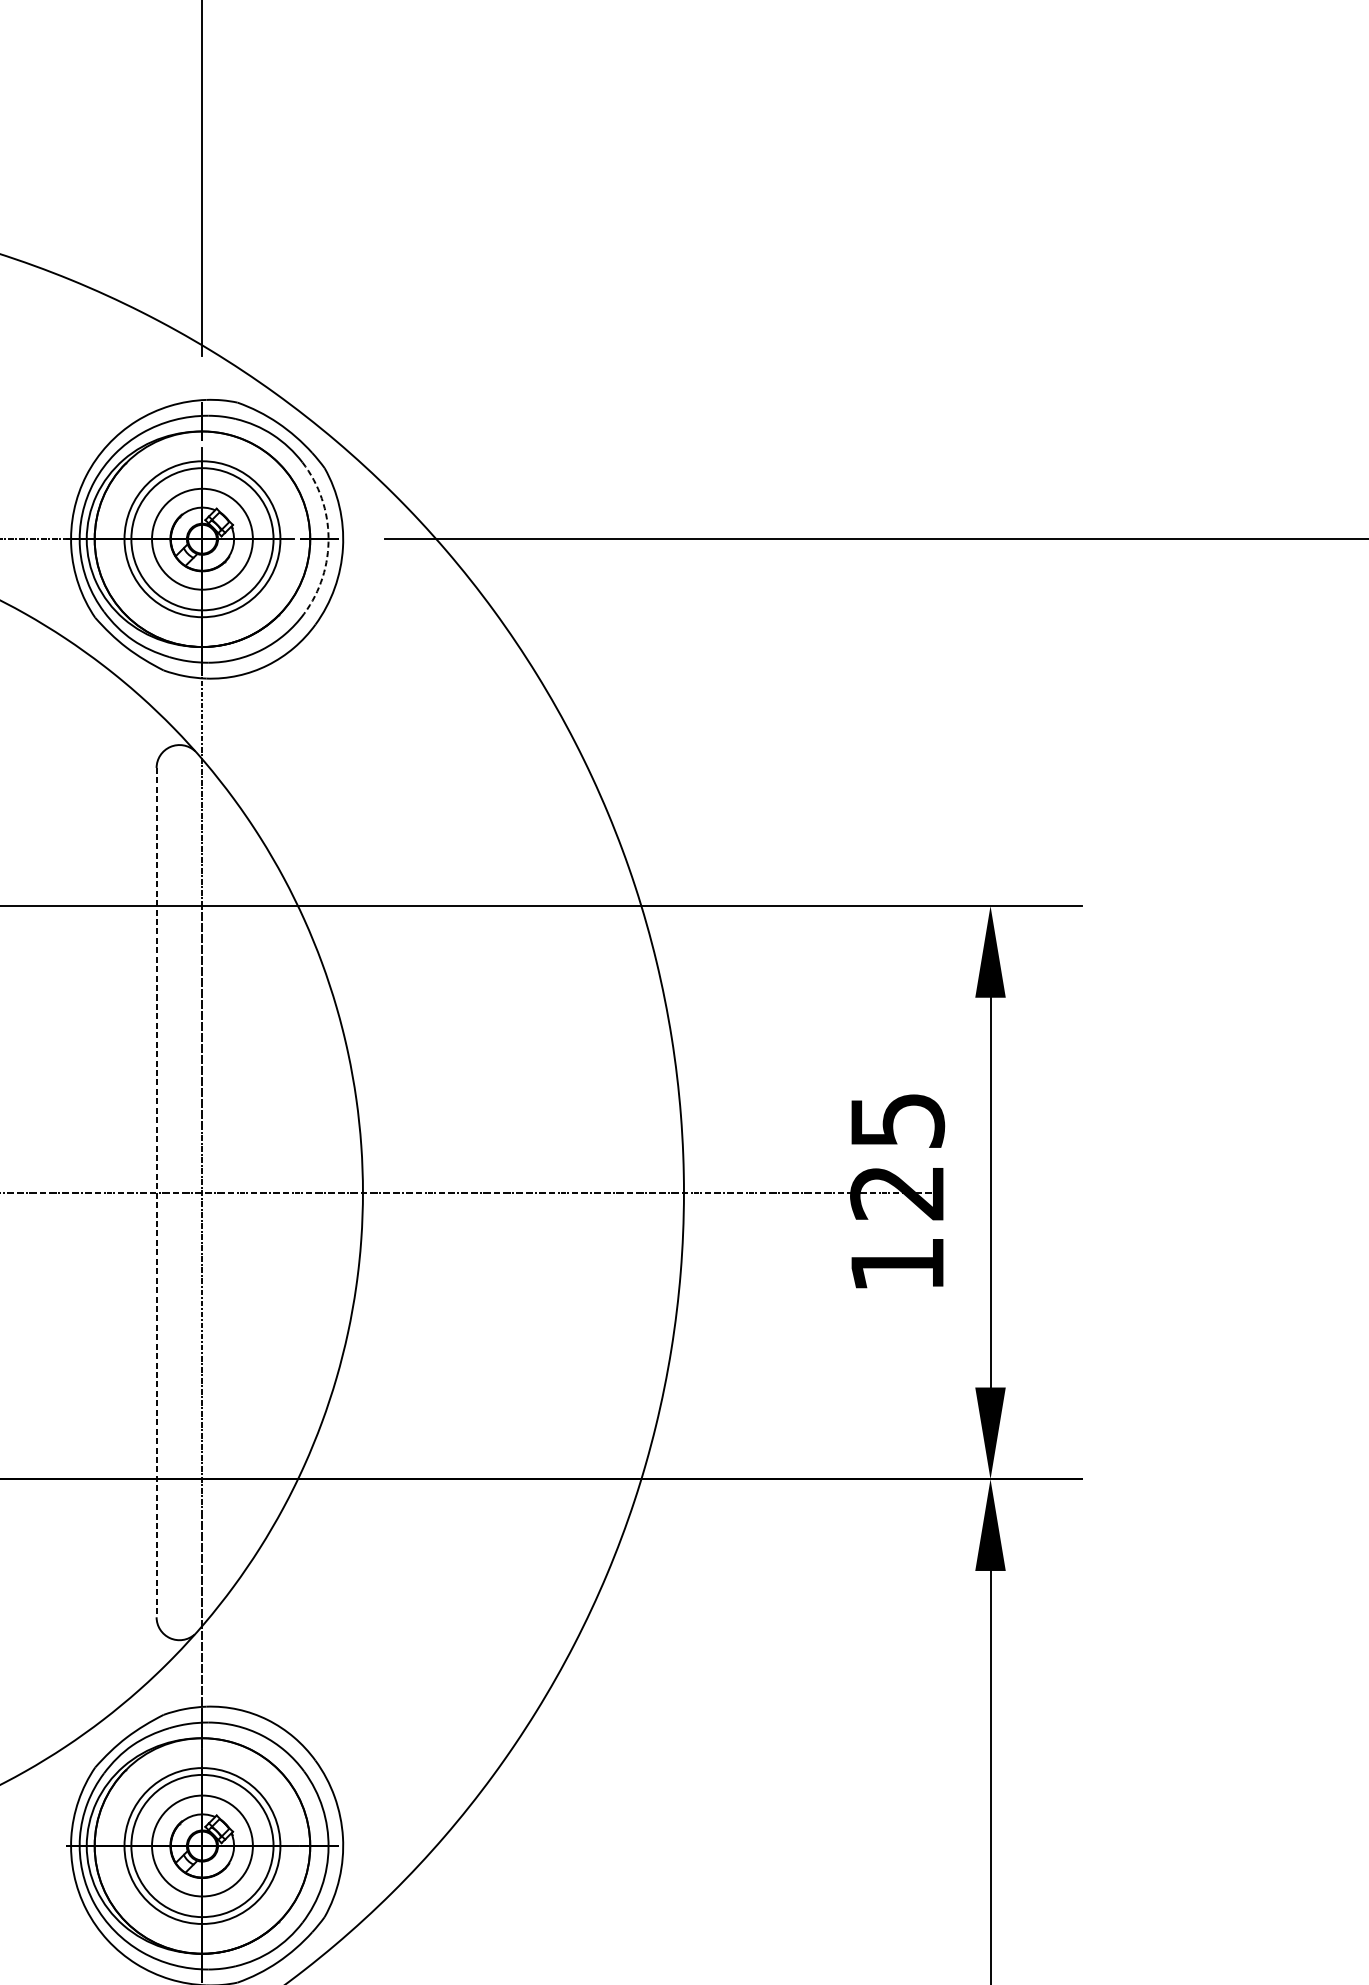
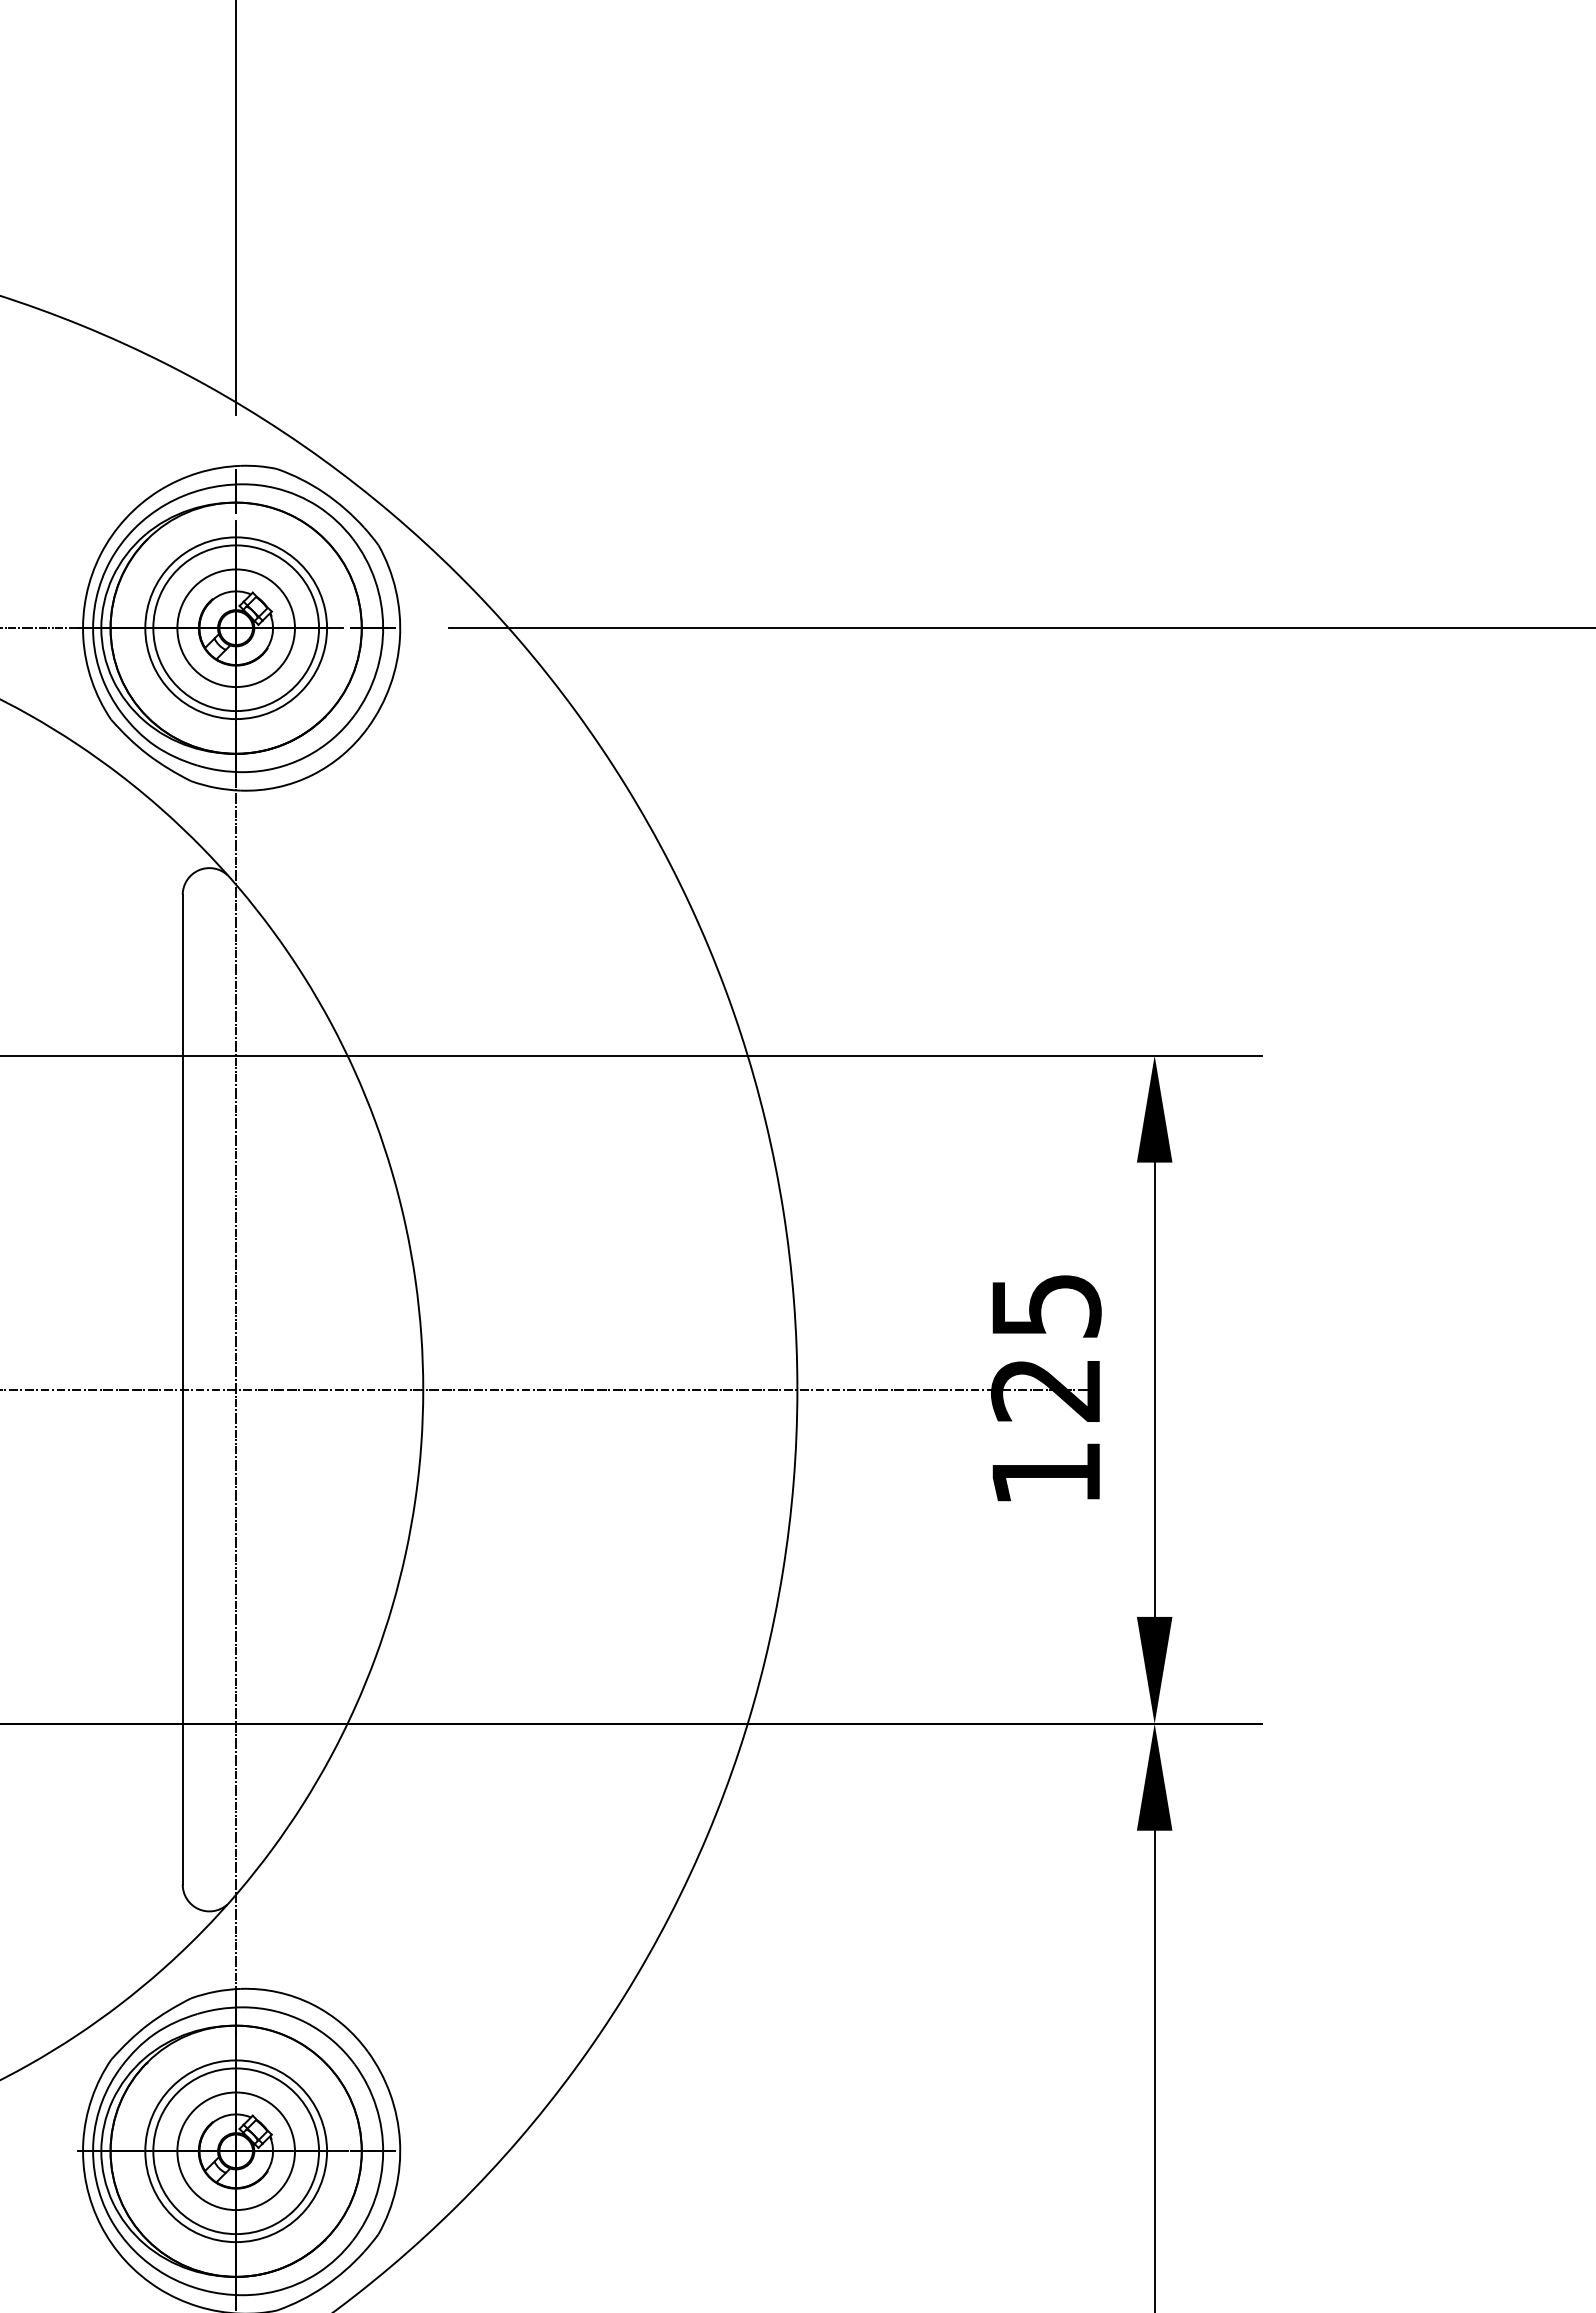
arc: (328, 537) -> (383, 626), dashed -> solid
line: (156, 1192) -> (182, 1389), dashed -> solid

